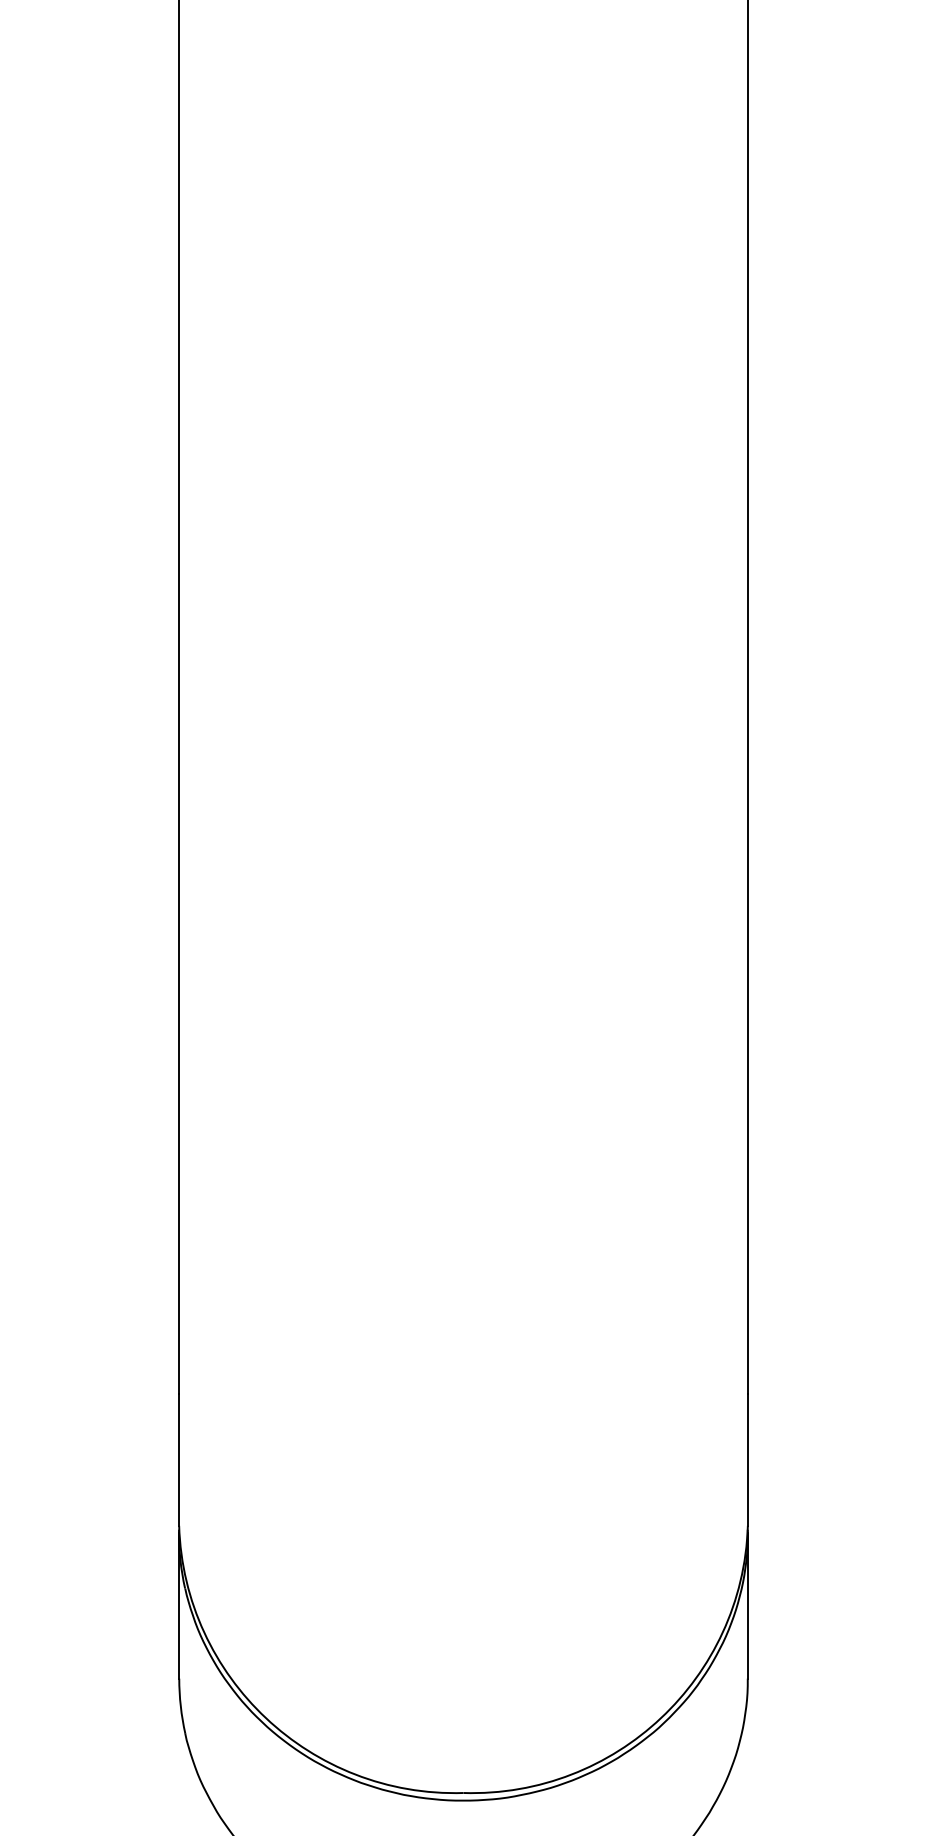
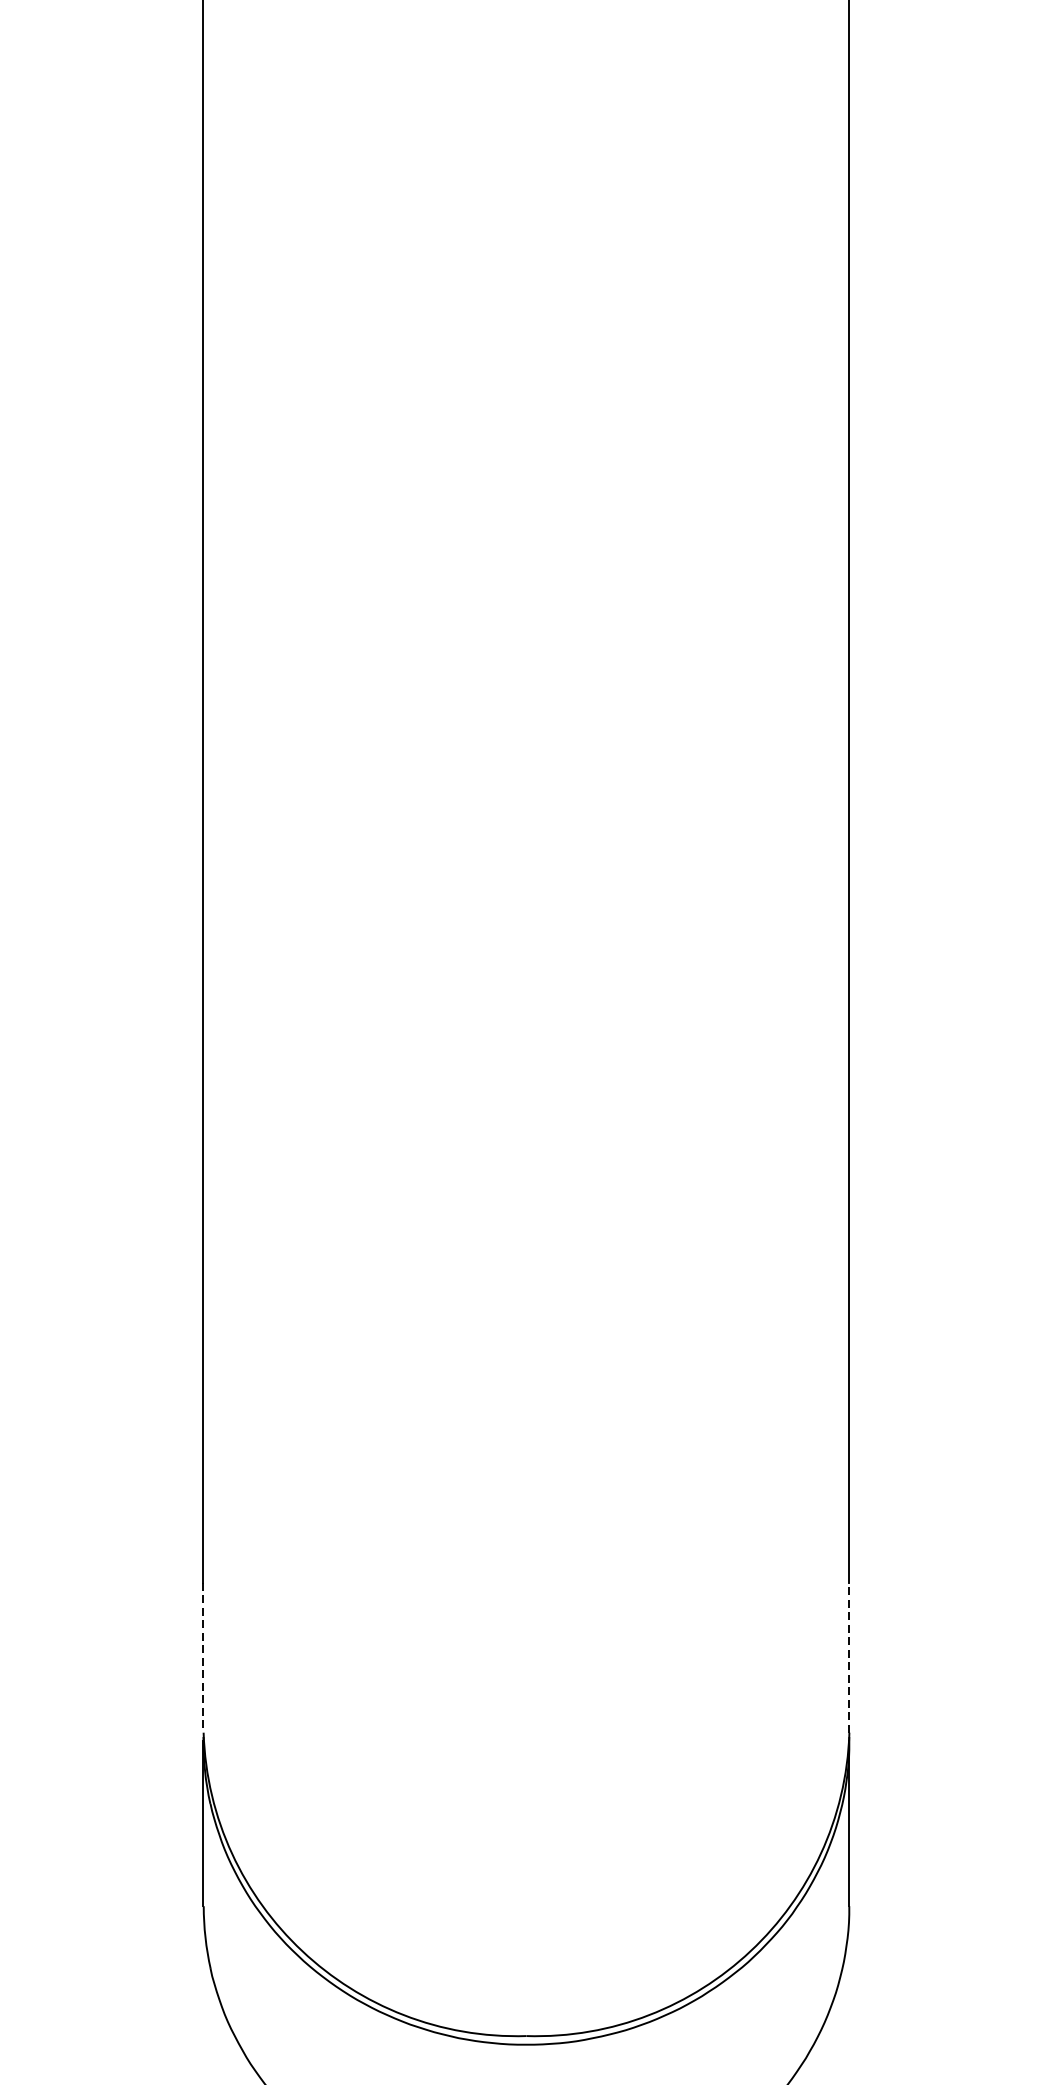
line: (179, 1459) -> (204, 1657), solid -> dashed
line: (747, 1459) -> (848, 1657), solid -> dashed

